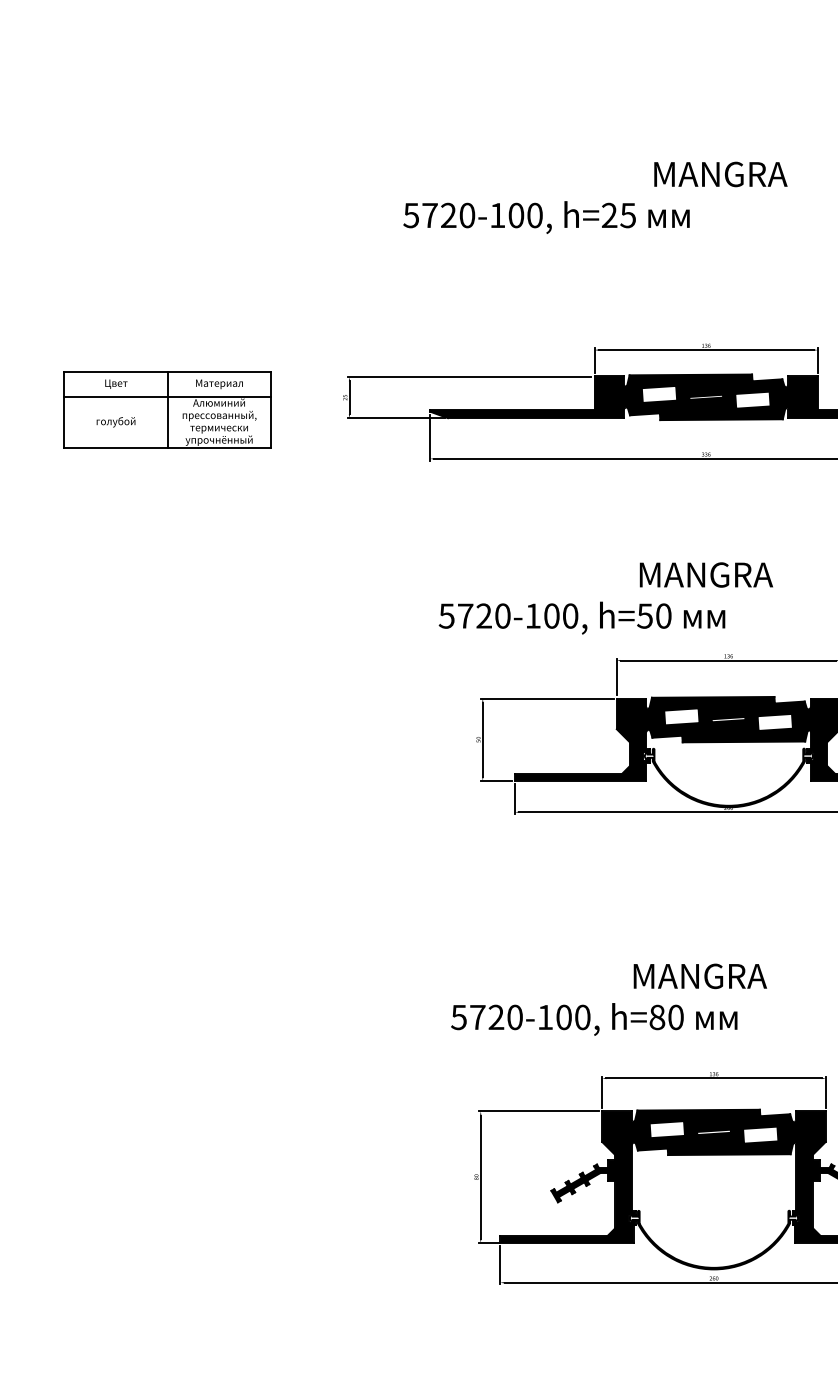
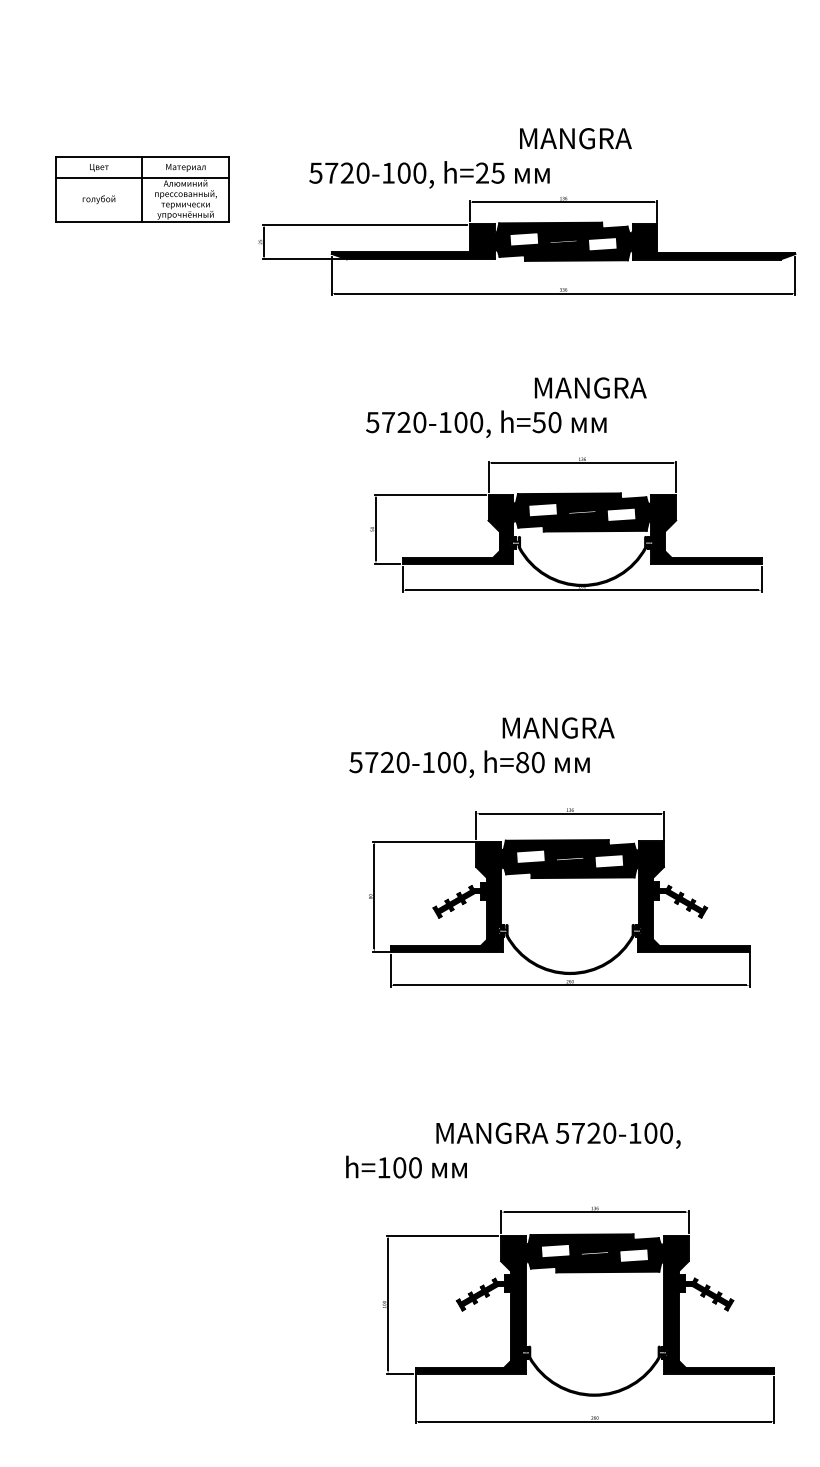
text: (595, 198) -> (470, 158), moved
part: (167, 410) -> (142, 189), moved
text: (606, 598) -> (506, 407), moved

